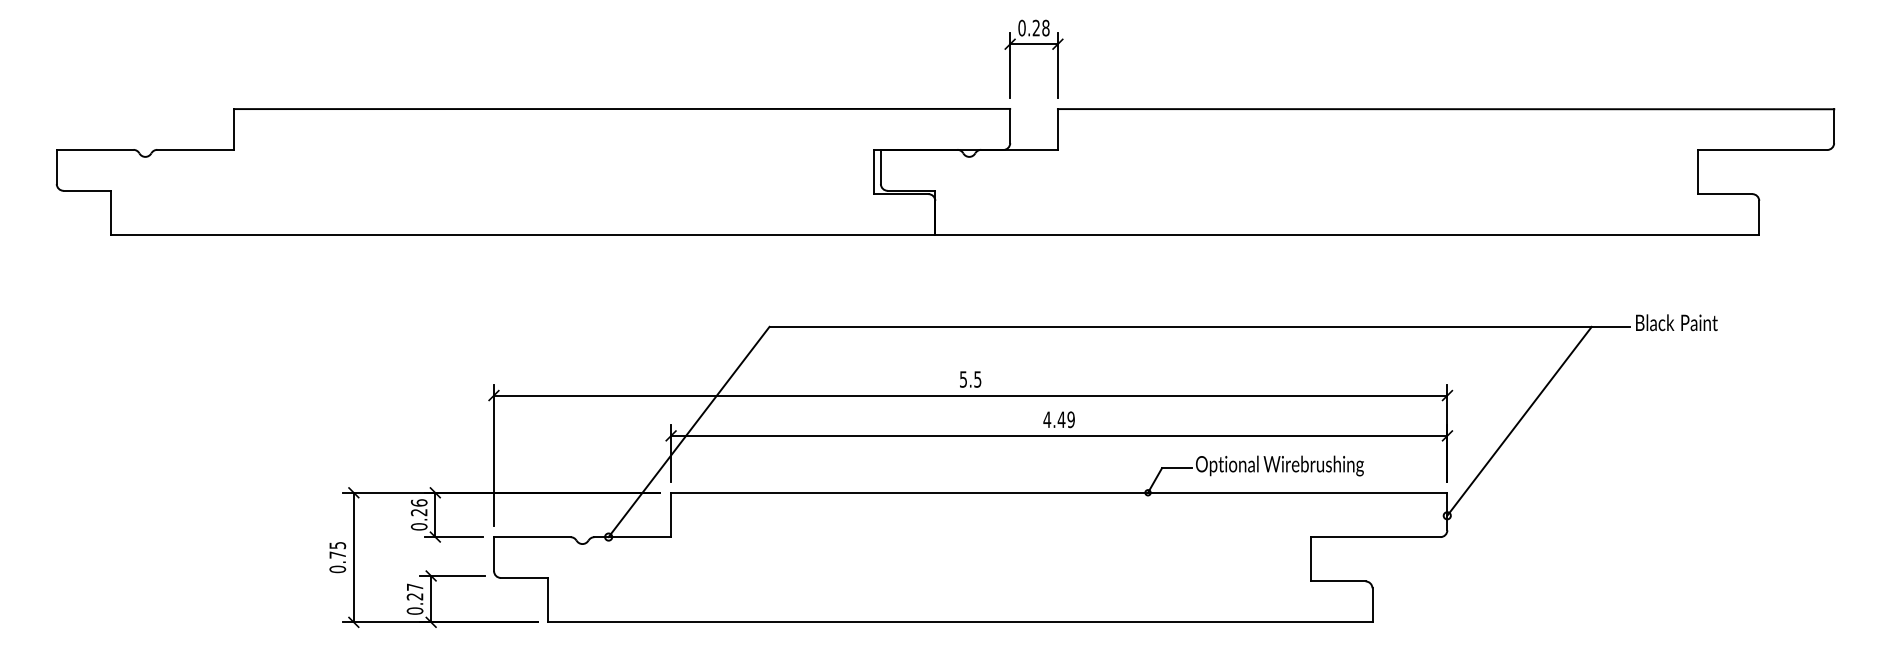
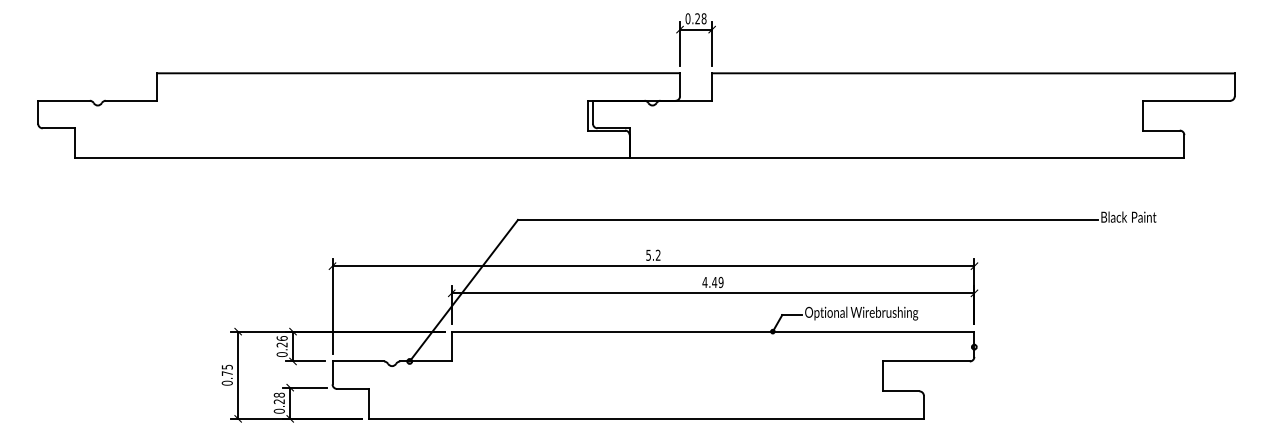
text: (976, 378) -> (657, 254), 5.5 -> 5.2
line: (1518, 421) -> (1022, 283), removed
text: (413, 586) -> (278, 394), 0.27 -> 0.28

